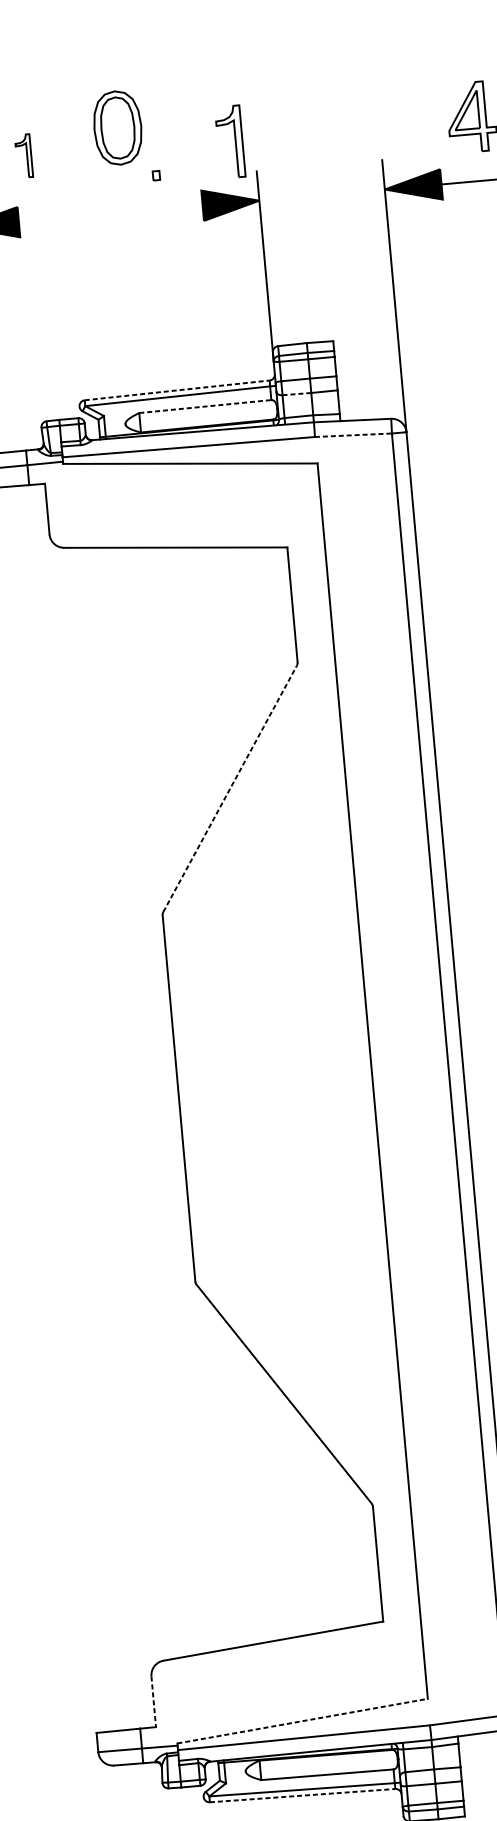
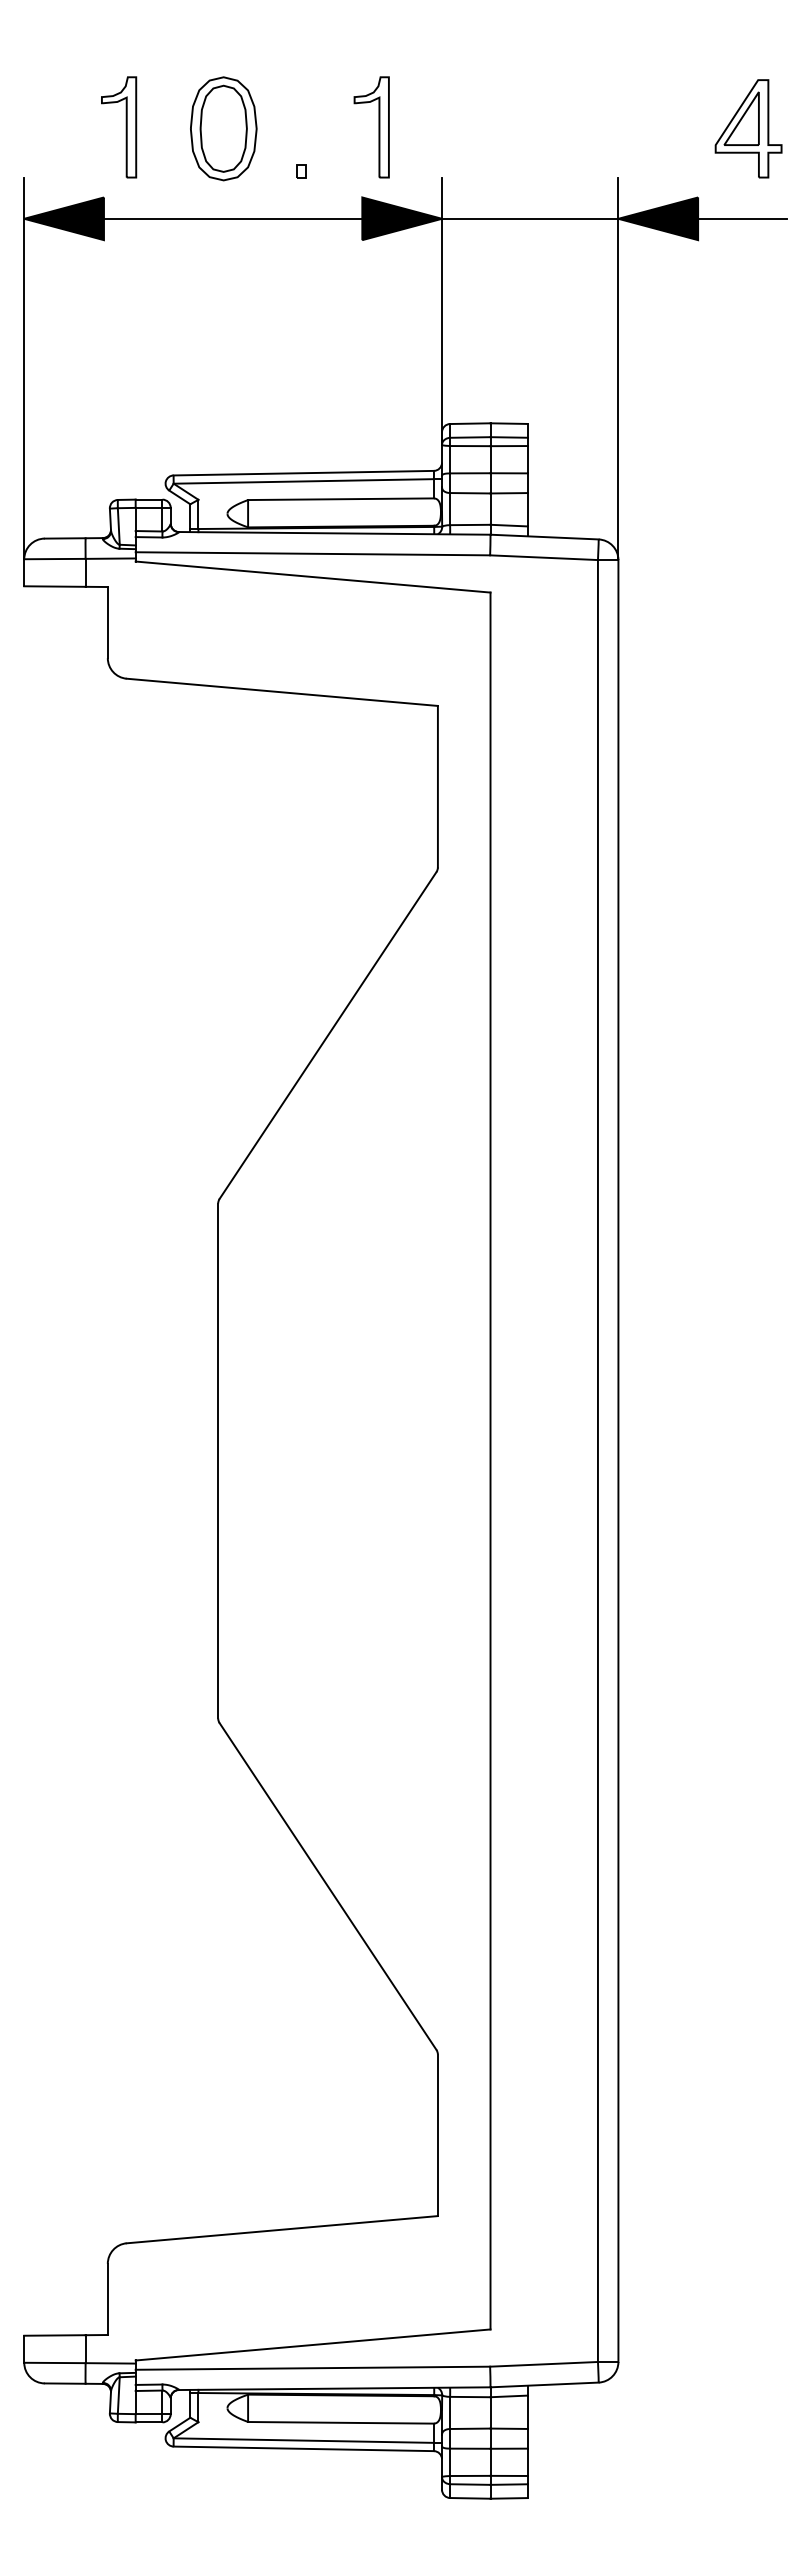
part: (117, 127) -> (223, 128), moved
part: (235, 141) -> (378, 127), moved
part: (24, 156) -> (119, 127), size x1.67
line: (322, 194) -> (530, 218), added
line: (110, 213) -> (232, 218), added
line: (177, 390) -> (304, 473), dashed -> solid
line: (296, 394) -> (469, 493), dashed -> solid
line: (205, 406) -> (341, 499), dashed -> solid
line: (353, 435) -> (544, 557), dashed -> solid
line: (230, 788) -> (328, 1035), dashed -> solid
line: (153, 1701) -> (107, 2299), dashed -> solid
line: (302, 1720) -> (313, 2344), dashed -> solid
line: (303, 1795) -> (304, 2448), dashed -> solid

